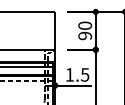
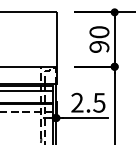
text: (69, 74) -> (76, 102), 1.5 -> 2.5

